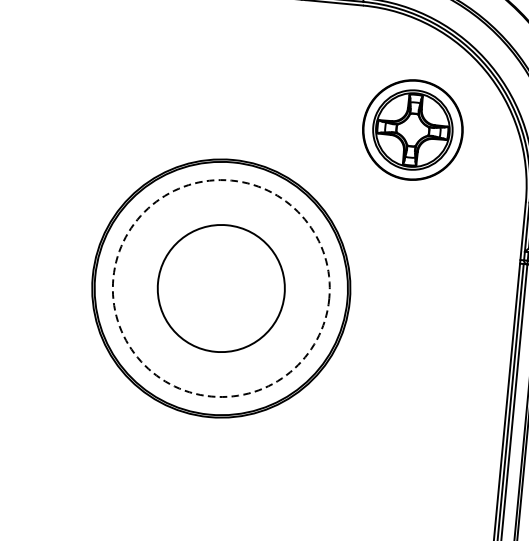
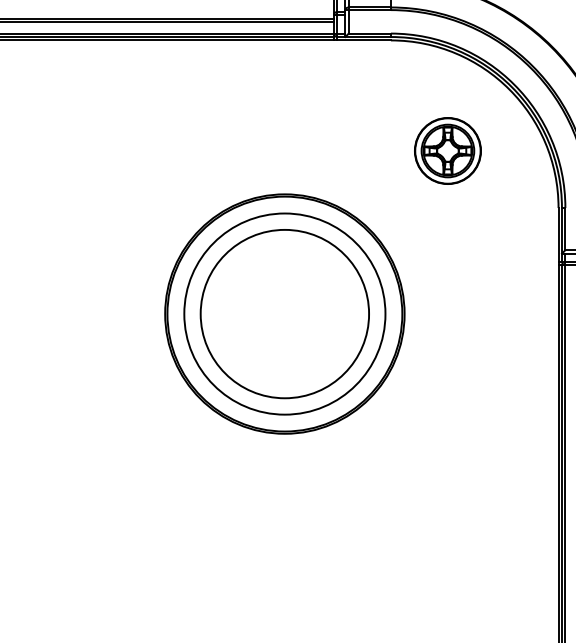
part: (412, 129) -> (447, 150), size x0.71
circle: (220, 287) -> (284, 313), dashed -> solid
circle: (220, 287) -> (284, 313), size x1.43

